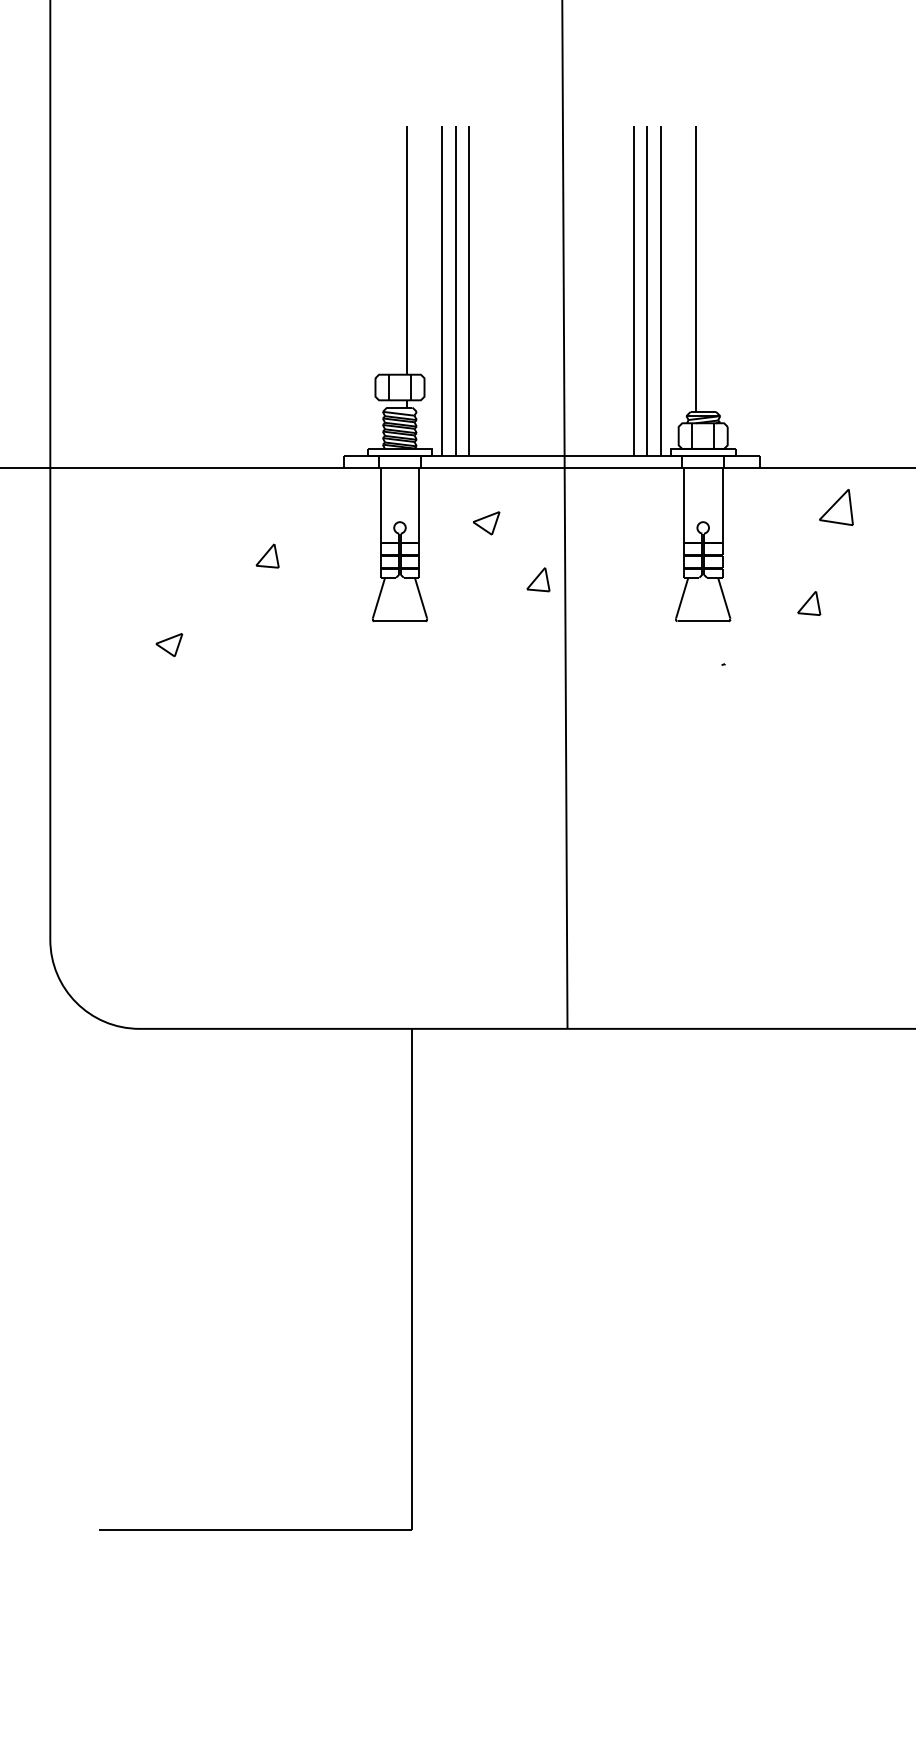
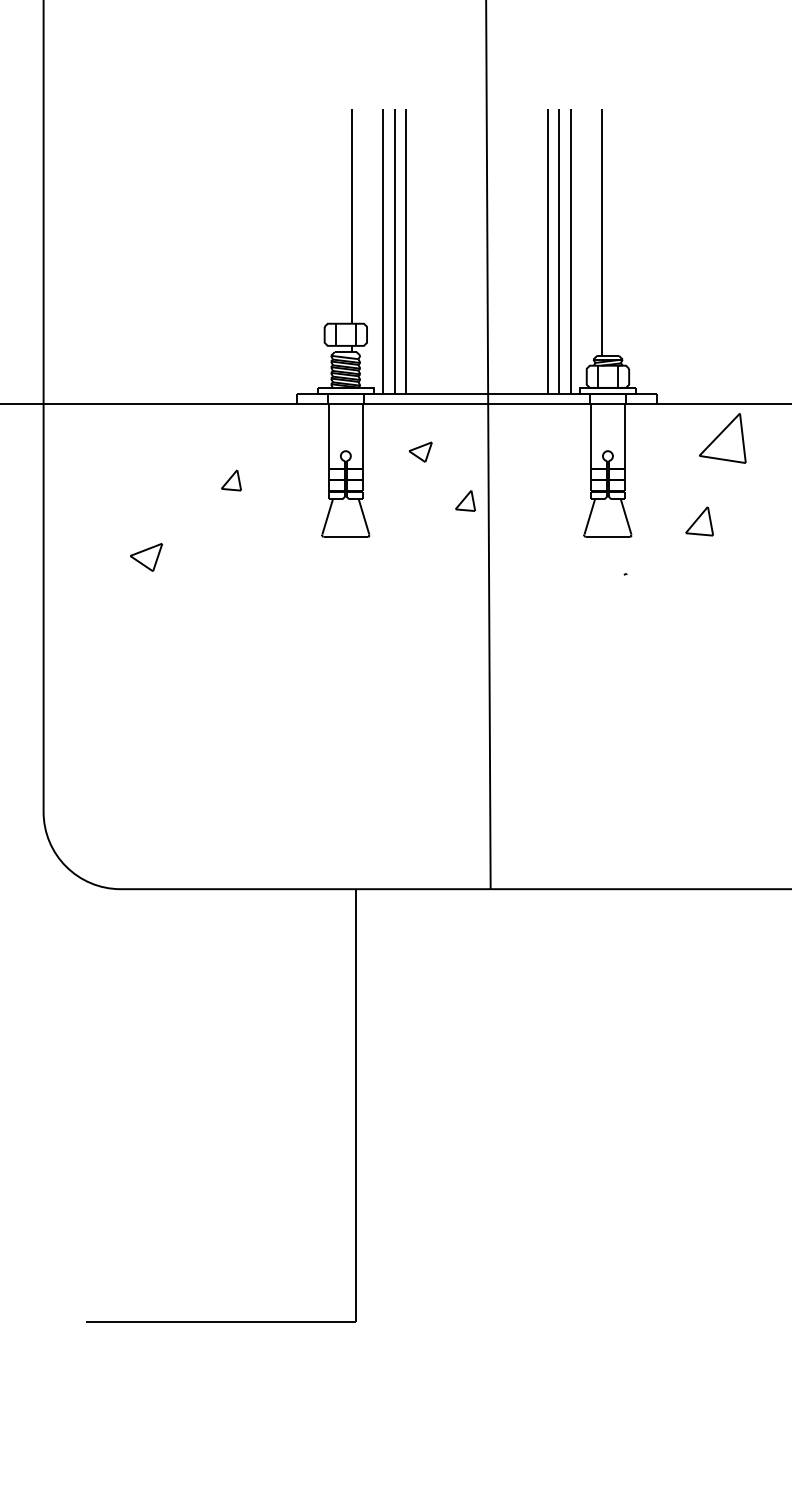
part: (836, 507) -> (723, 438), size x1.6
part: (809, 603) -> (699, 521), size x1.4
part: (169, 645) -> (146, 557), size x1.4

